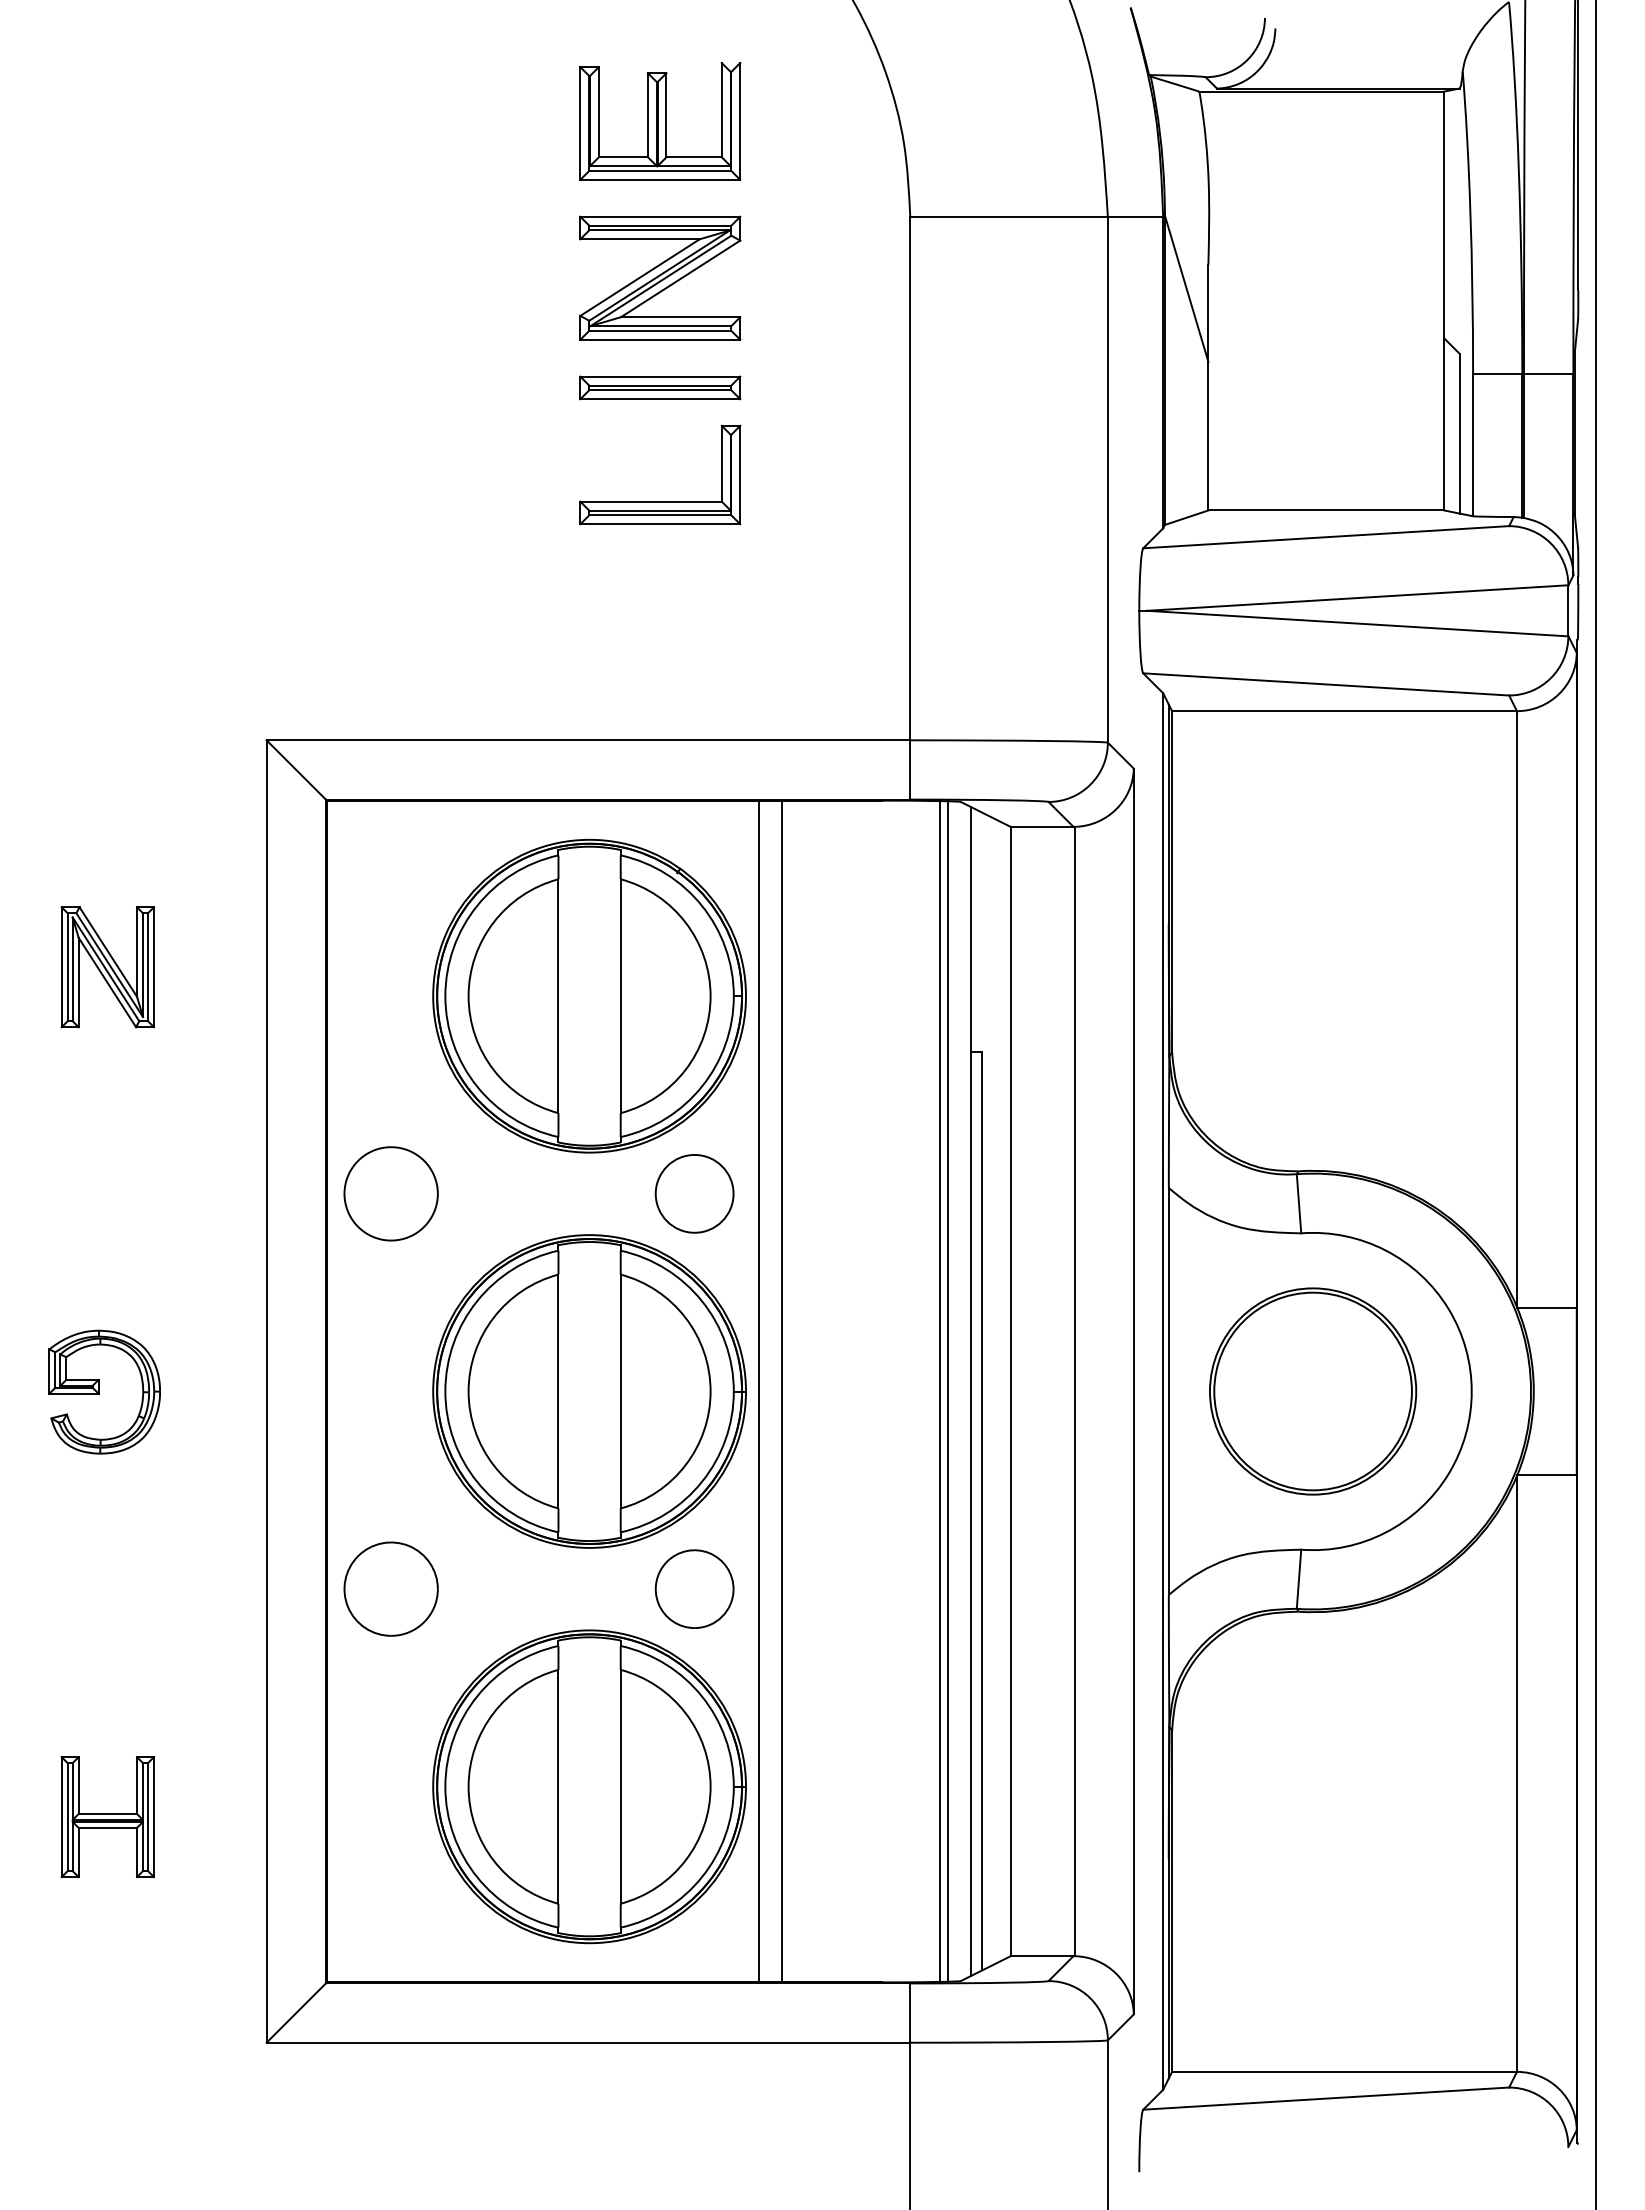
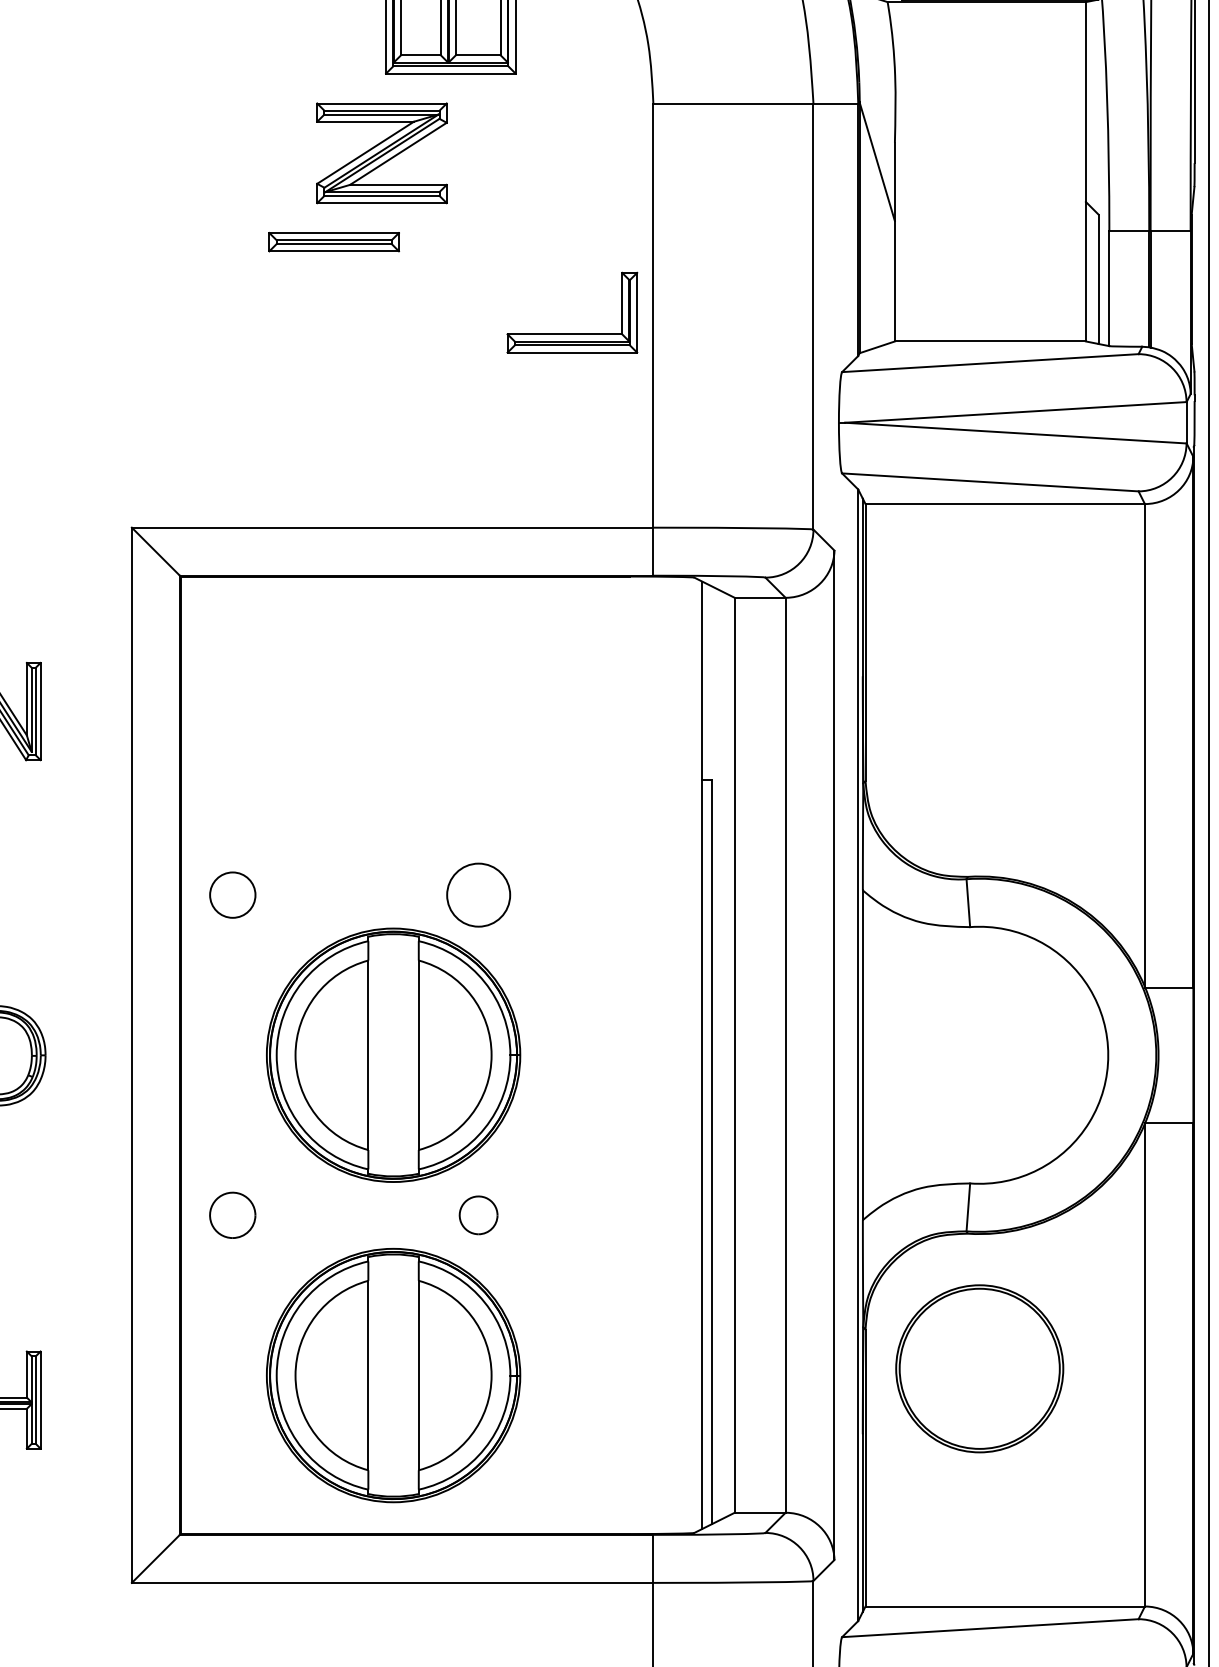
part: (660, 277) -> (382, 152), moved
part: (660, 387) -> (334, 241), moved
part: (660, 501) -> (572, 334), moved
part: (589, 995) -> (393, 734), removed
circle: (390, 1193) -> (232, 894), size x0.6
line: (759, 1391) -> (531, 1055), removed
line: (781, 1391) -> (549, 1055), removed
line: (939, 1391) -> (677, 1055), removed
line: (947, 1391) -> (683, 1055), removed
part: (1313, 1391) -> (980, 1368), moved
part: (390, 1588) -> (232, 1214), size x0.6
part: (694, 1588) -> (478, 1214), size x0.6

